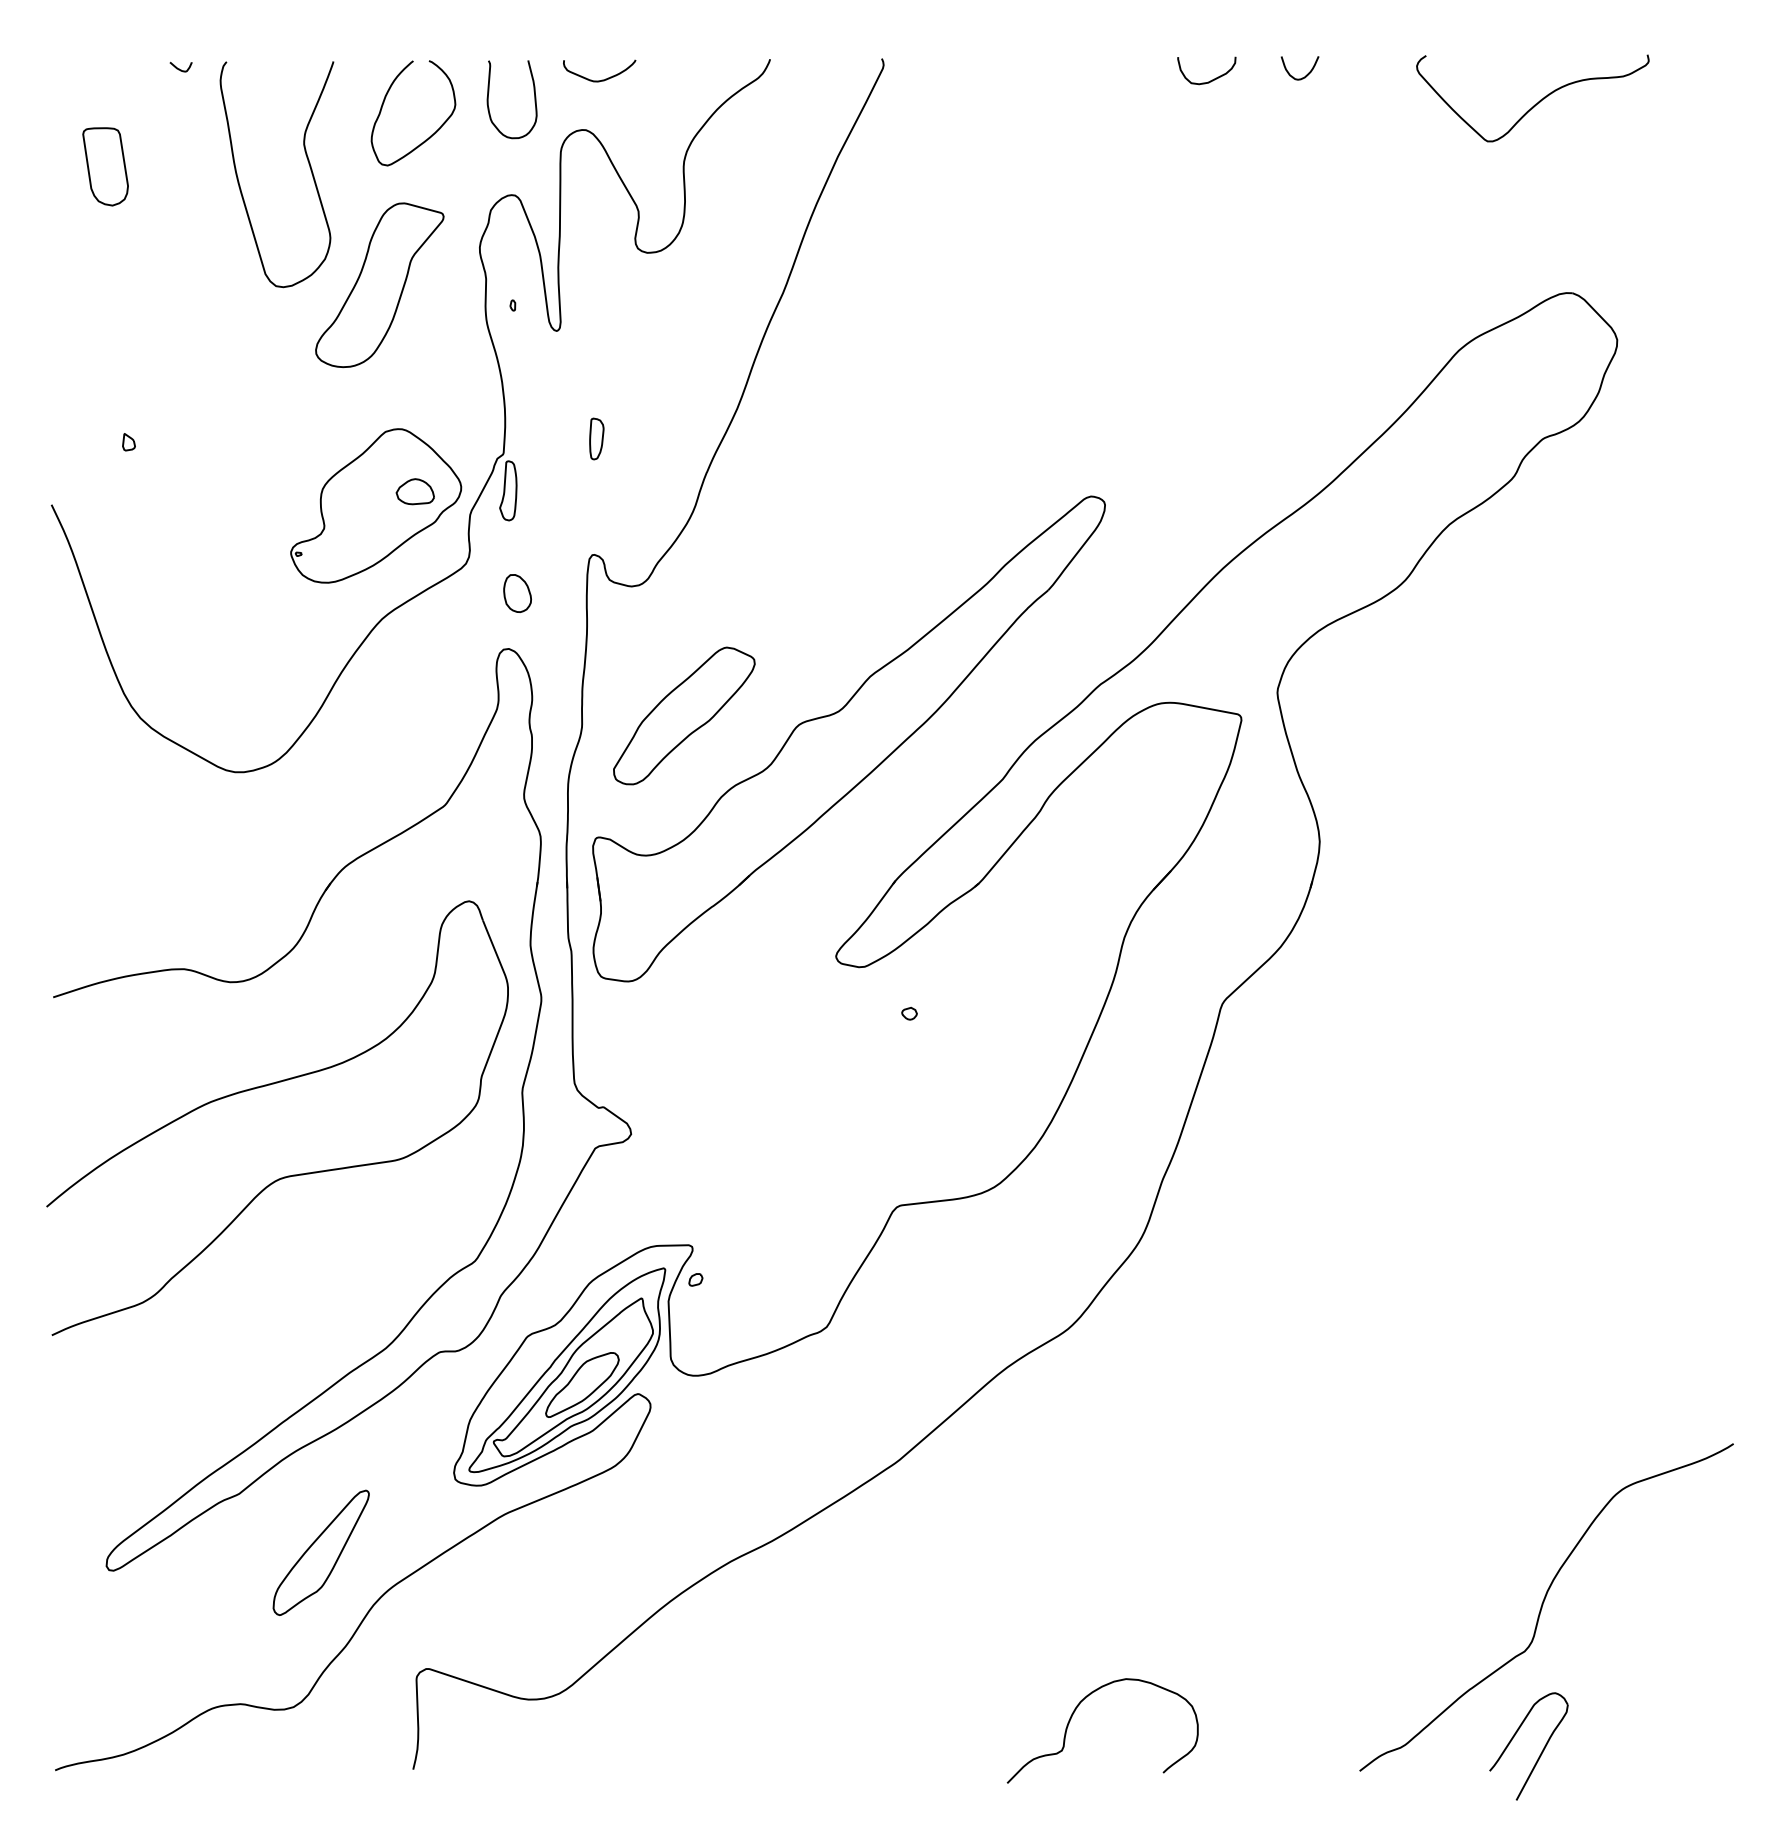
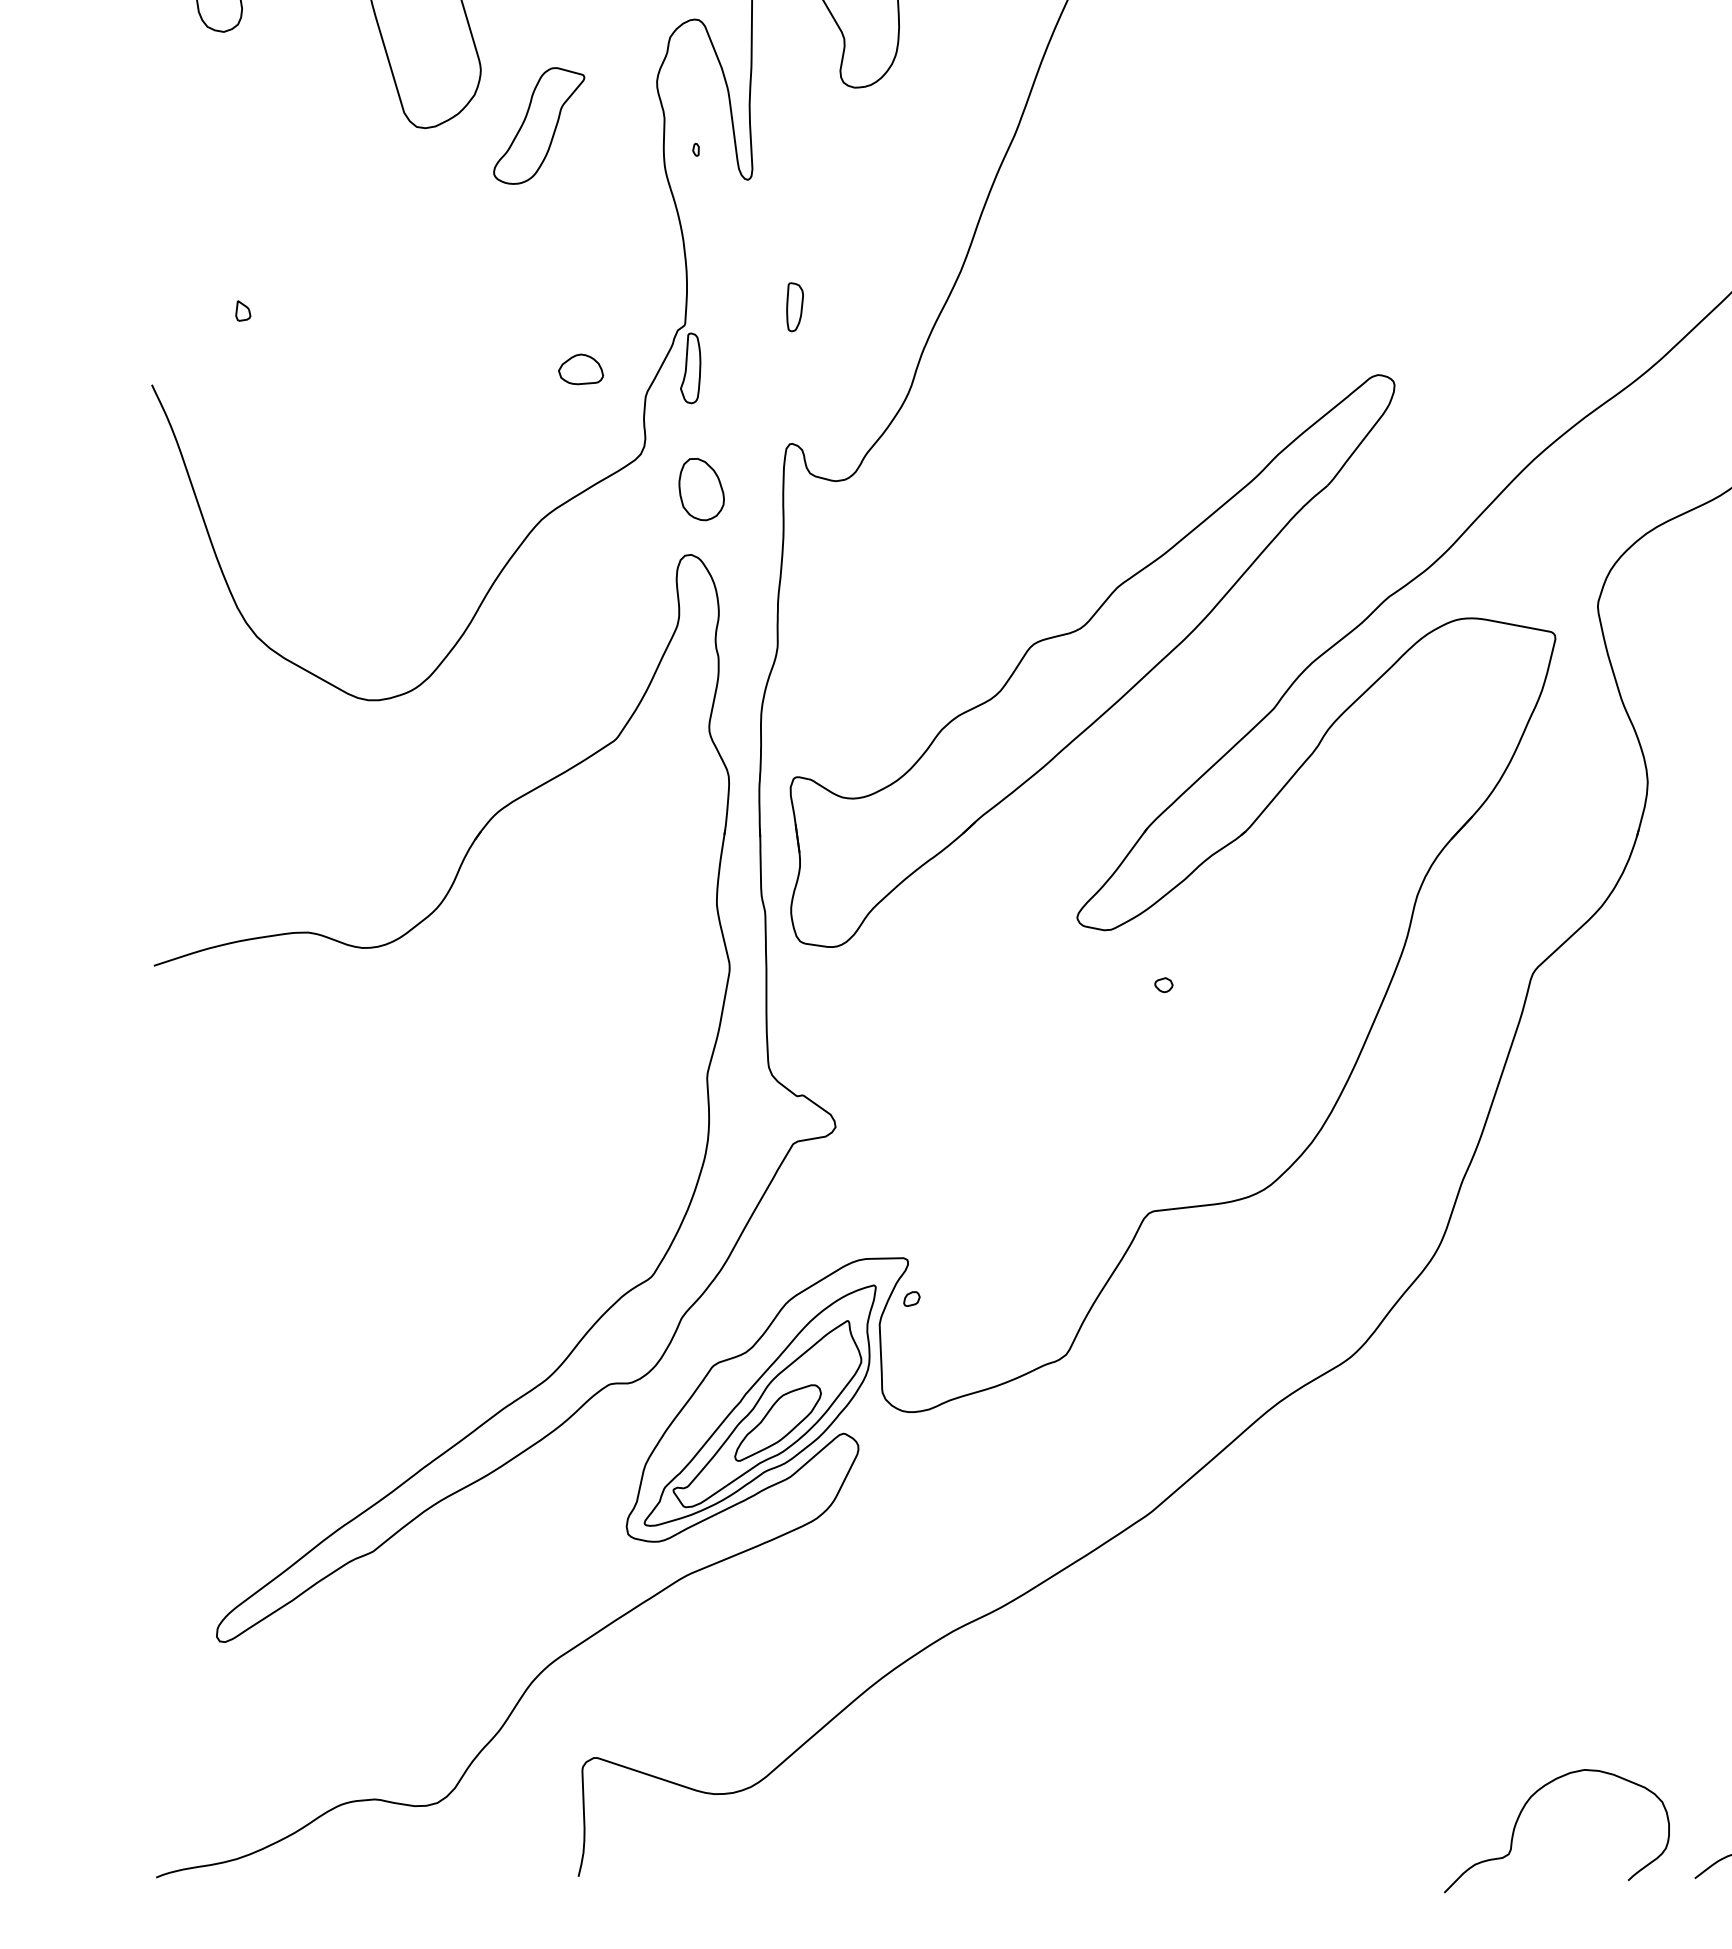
part: (379, 285) -> (538, 126), size x0.6
part: (376, 505) -> (535, 385), removed
part: (517, 593) -> (701, 489), size x1.4
part: (684, 715) -> (898, 633), removed
part: (270, 1085) -> (410, 1069), removed
part: (320, 1552) -> (469, 1620), removed
curve: (1074, 1713) -> (1523, 1810), moved

